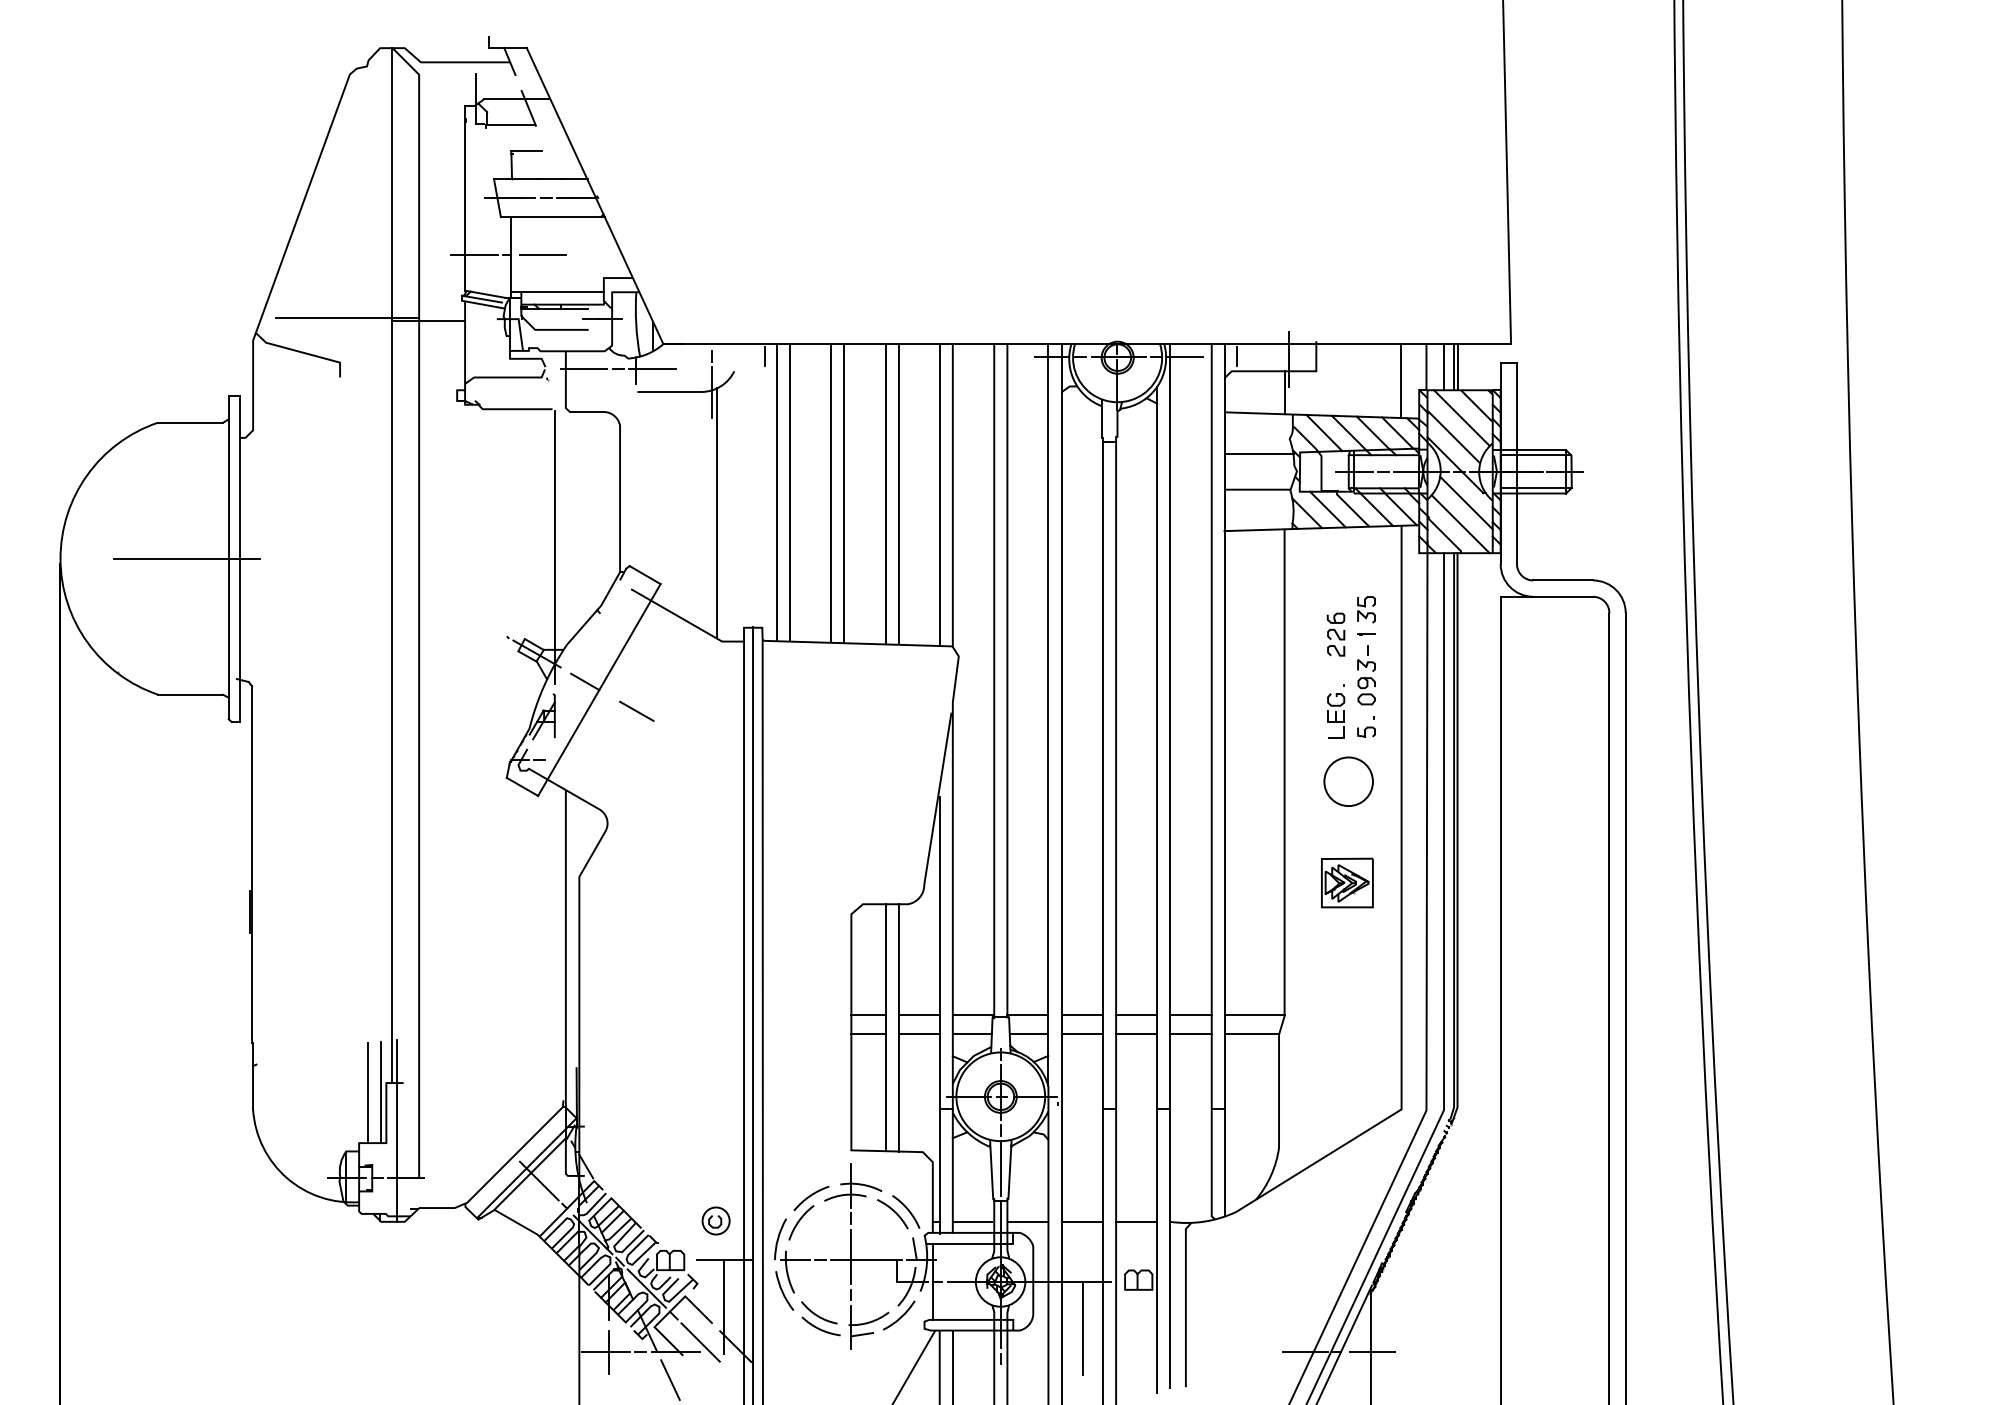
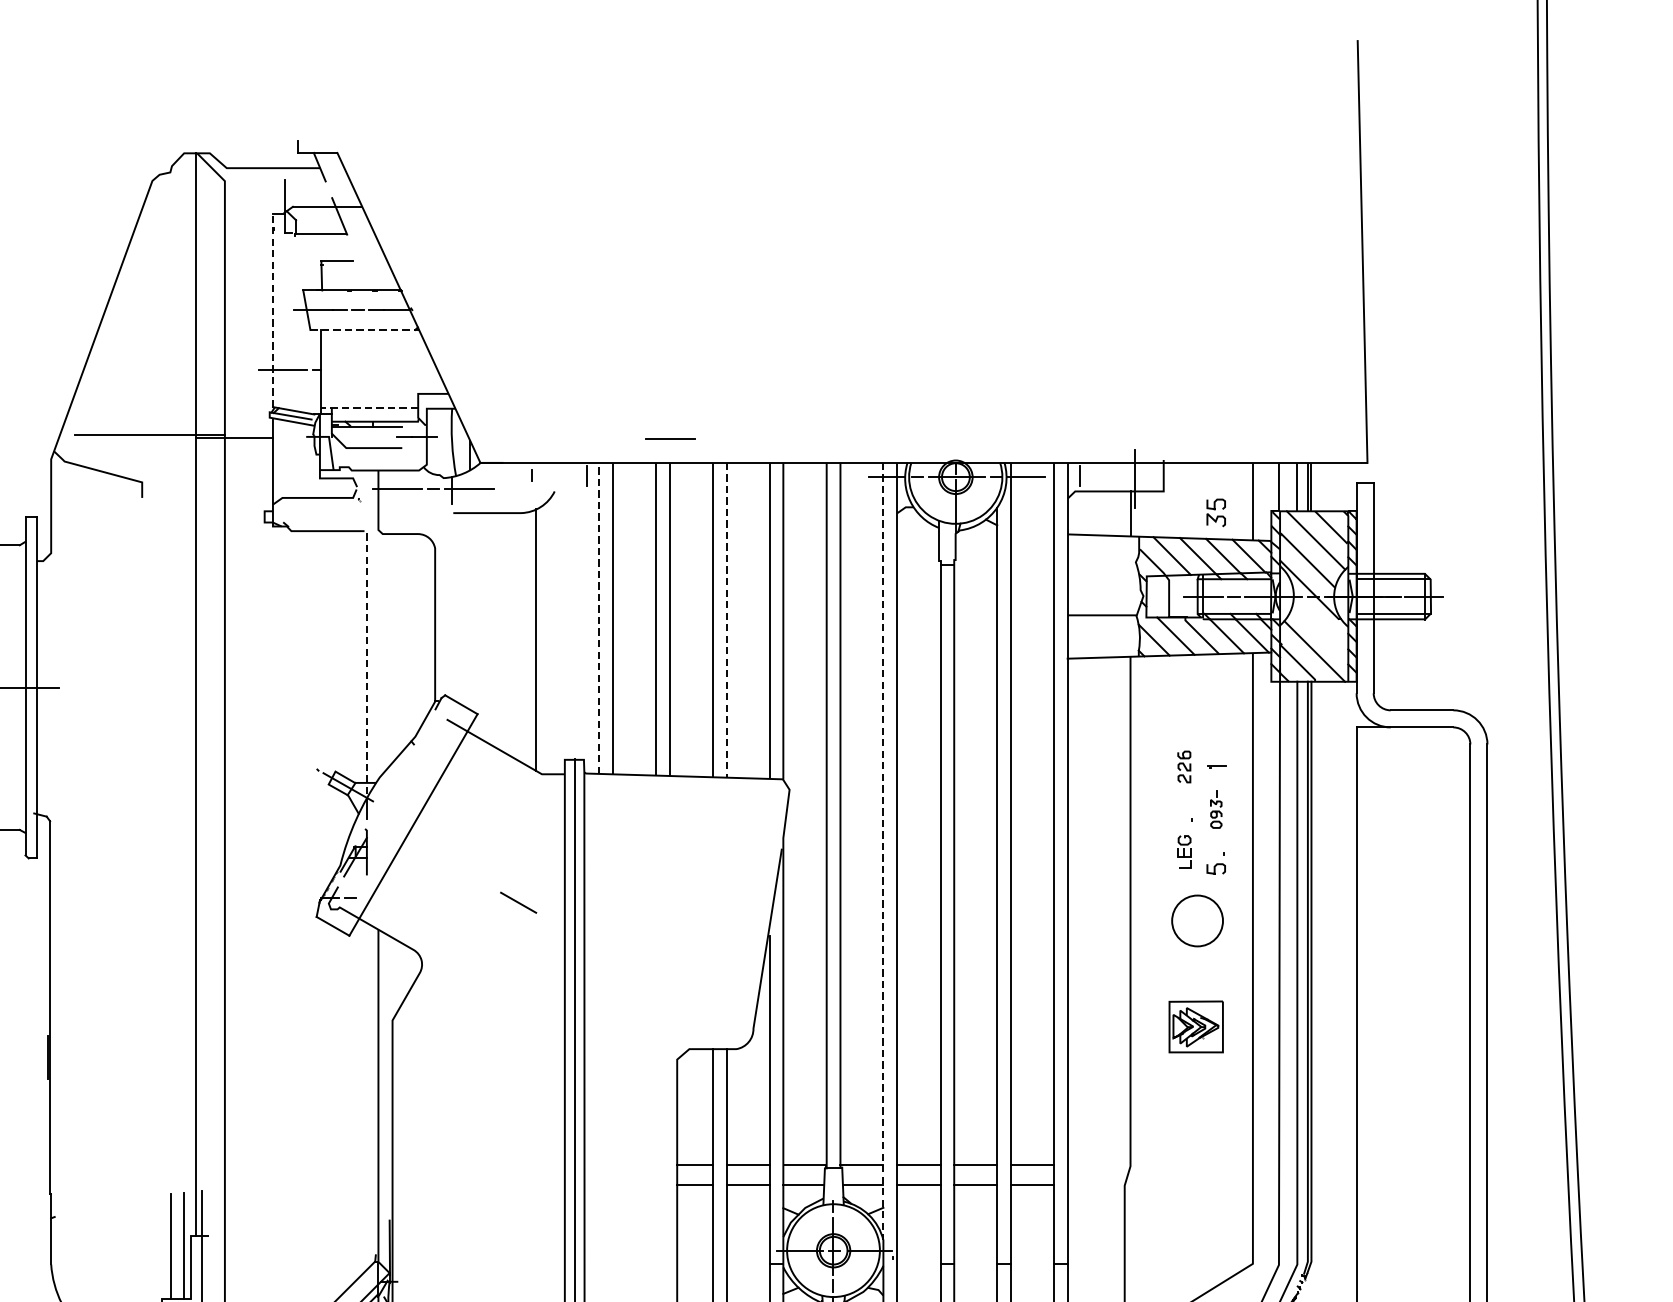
line: (465, 197) -> (273, 309), solid -> dashed
line: (552, 216) -> (364, 329), solid -> dashed
line: (542, 254) -> (669, 438), moved
line: (557, 291) -> (369, 407), solid -> dashed
line: (712, 392) -> (531, 513), removed
line: (1258, 454) -> (1103, 578), removed
line: (776, 492) -> (598, 618), solid -> dashed
line: (898, 494) -> (726, 620), solid -> dashed
line: (1466, 502) -> (1320, 628), removed
line: (554, 538) -> (366, 666), solid -> dashed
part: (1366, 609) -> (1216, 512), moved
part: (1335, 634) -> (1183, 766), size x0.7
part: (1366, 675) -> (1216, 809), size x0.6
line: (585, 681) -> (398, 816), removed
line: (636, 710) -> (518, 901), moved
line: (1048, 715) -> (883, 851), solid -> dashed
part: (1336, 715) -> (1184, 851), size x0.7
line: (1254, 1015) -> (1099, 1165), removed
line: (1251, 1033) -> (1095, 1184), removed

